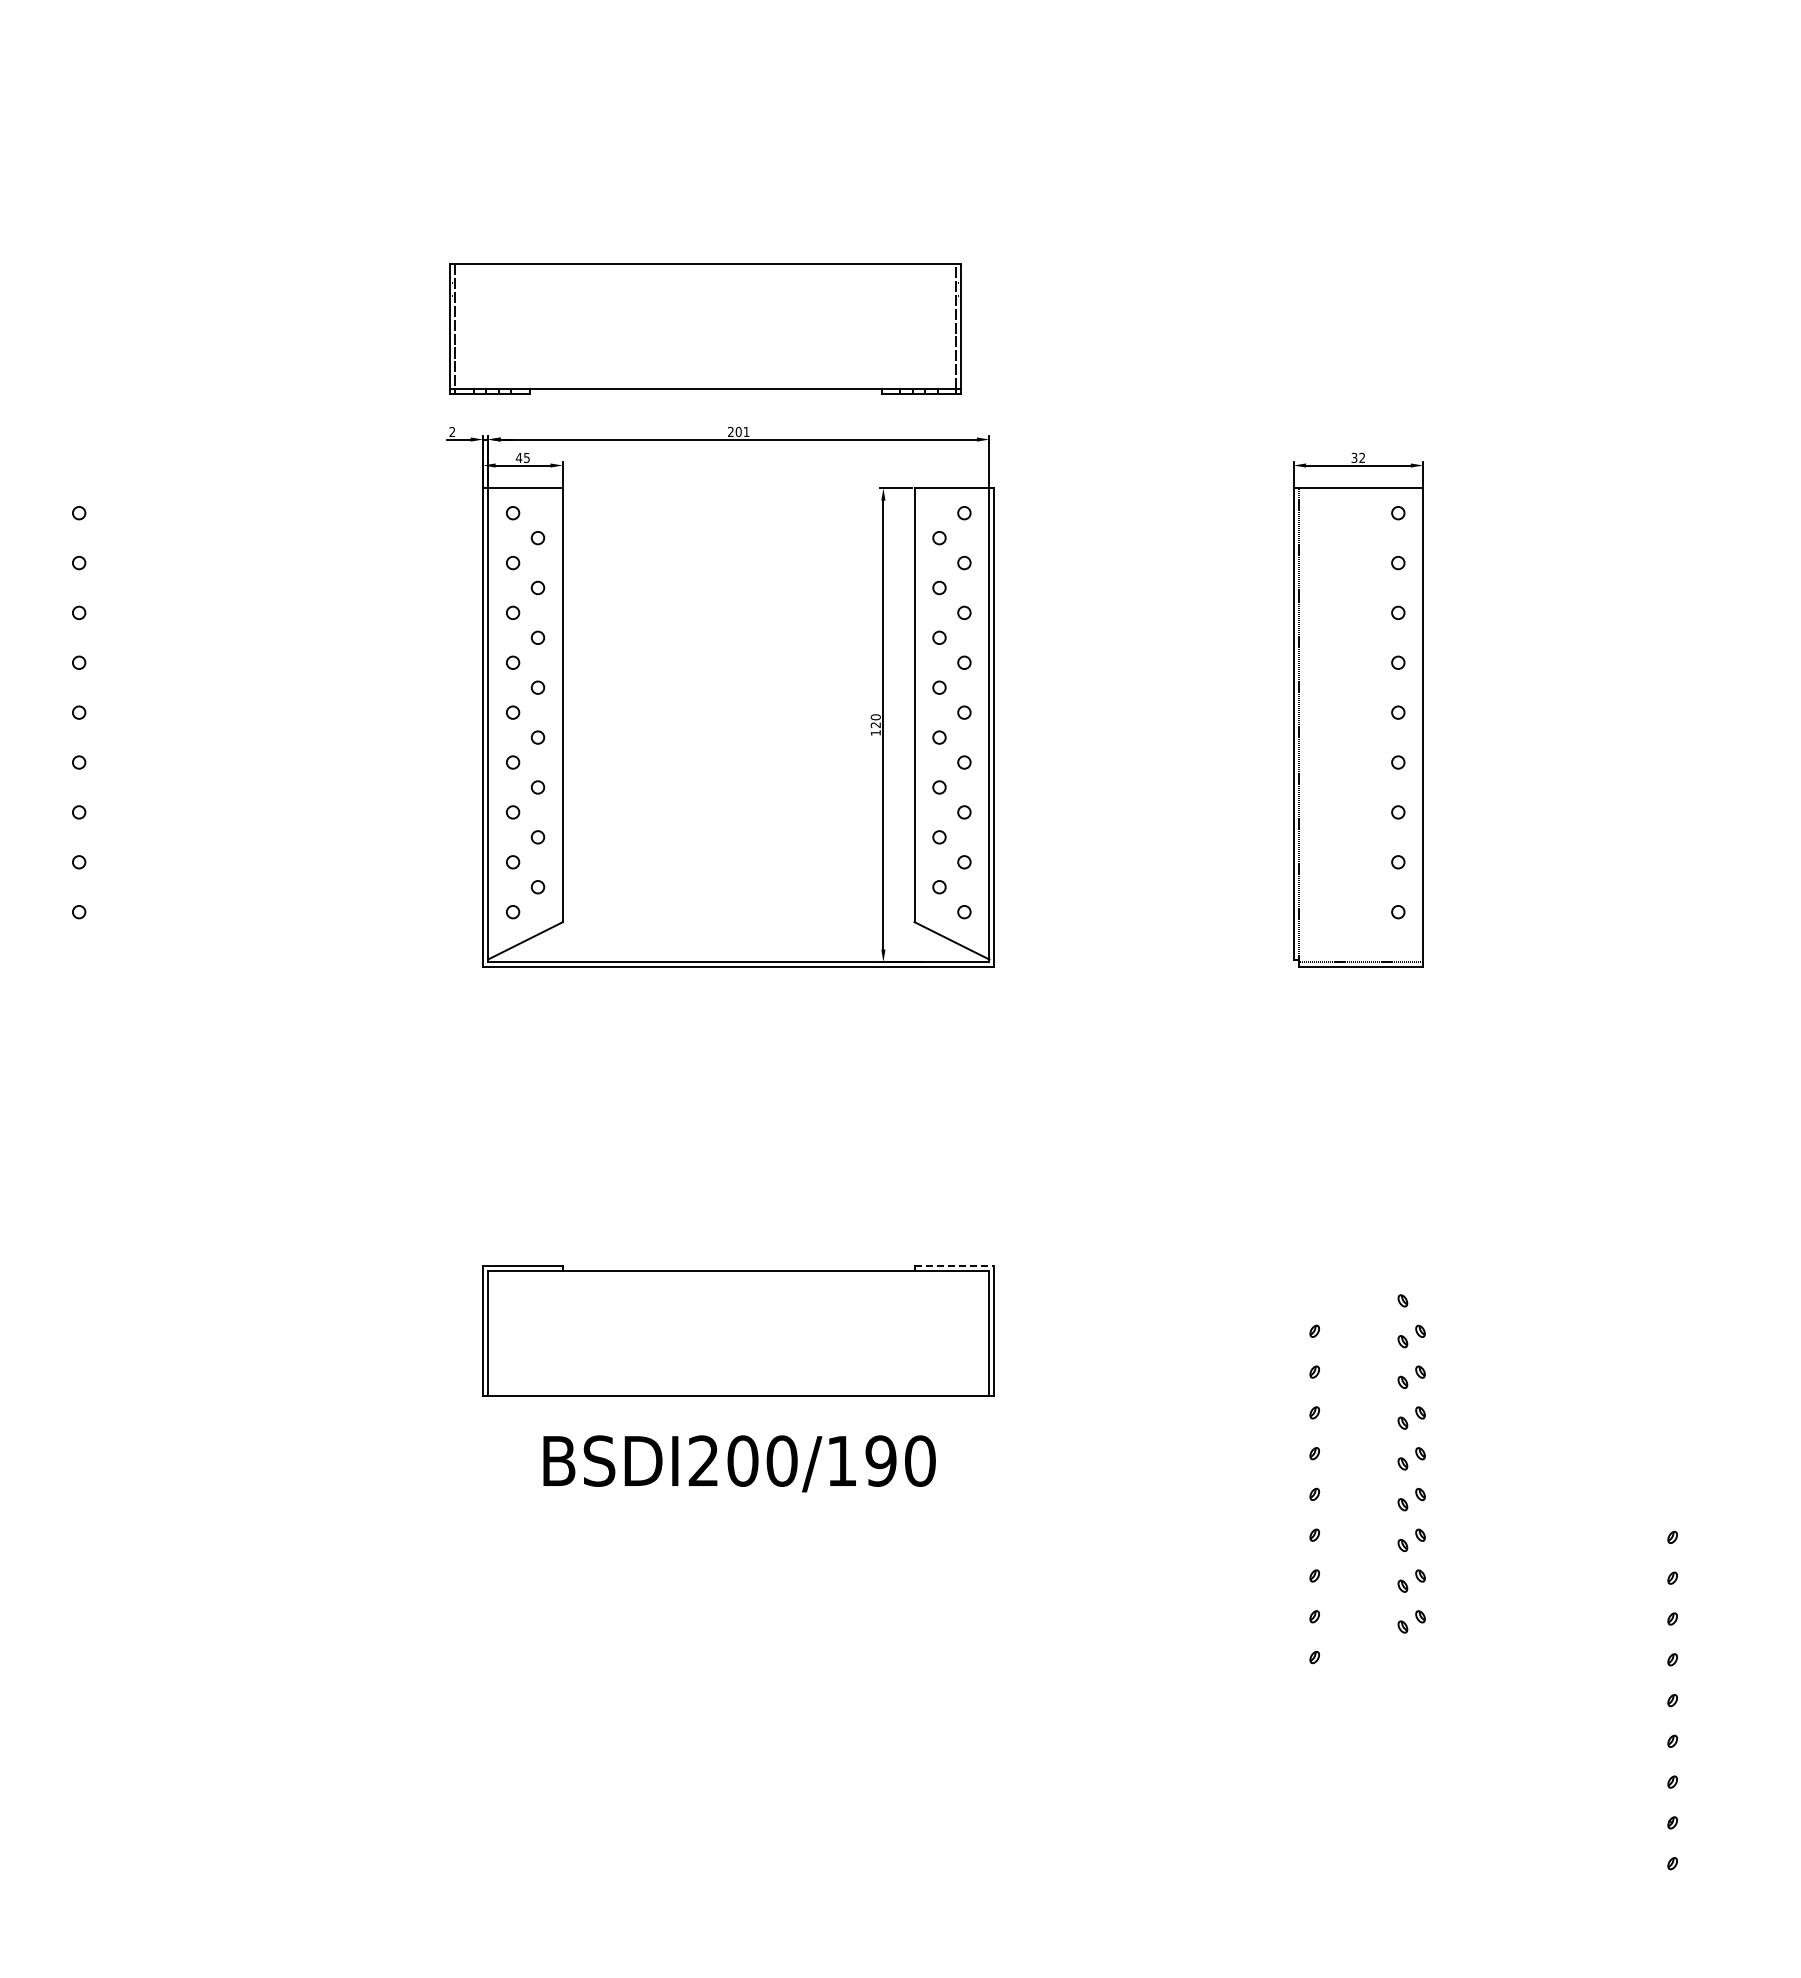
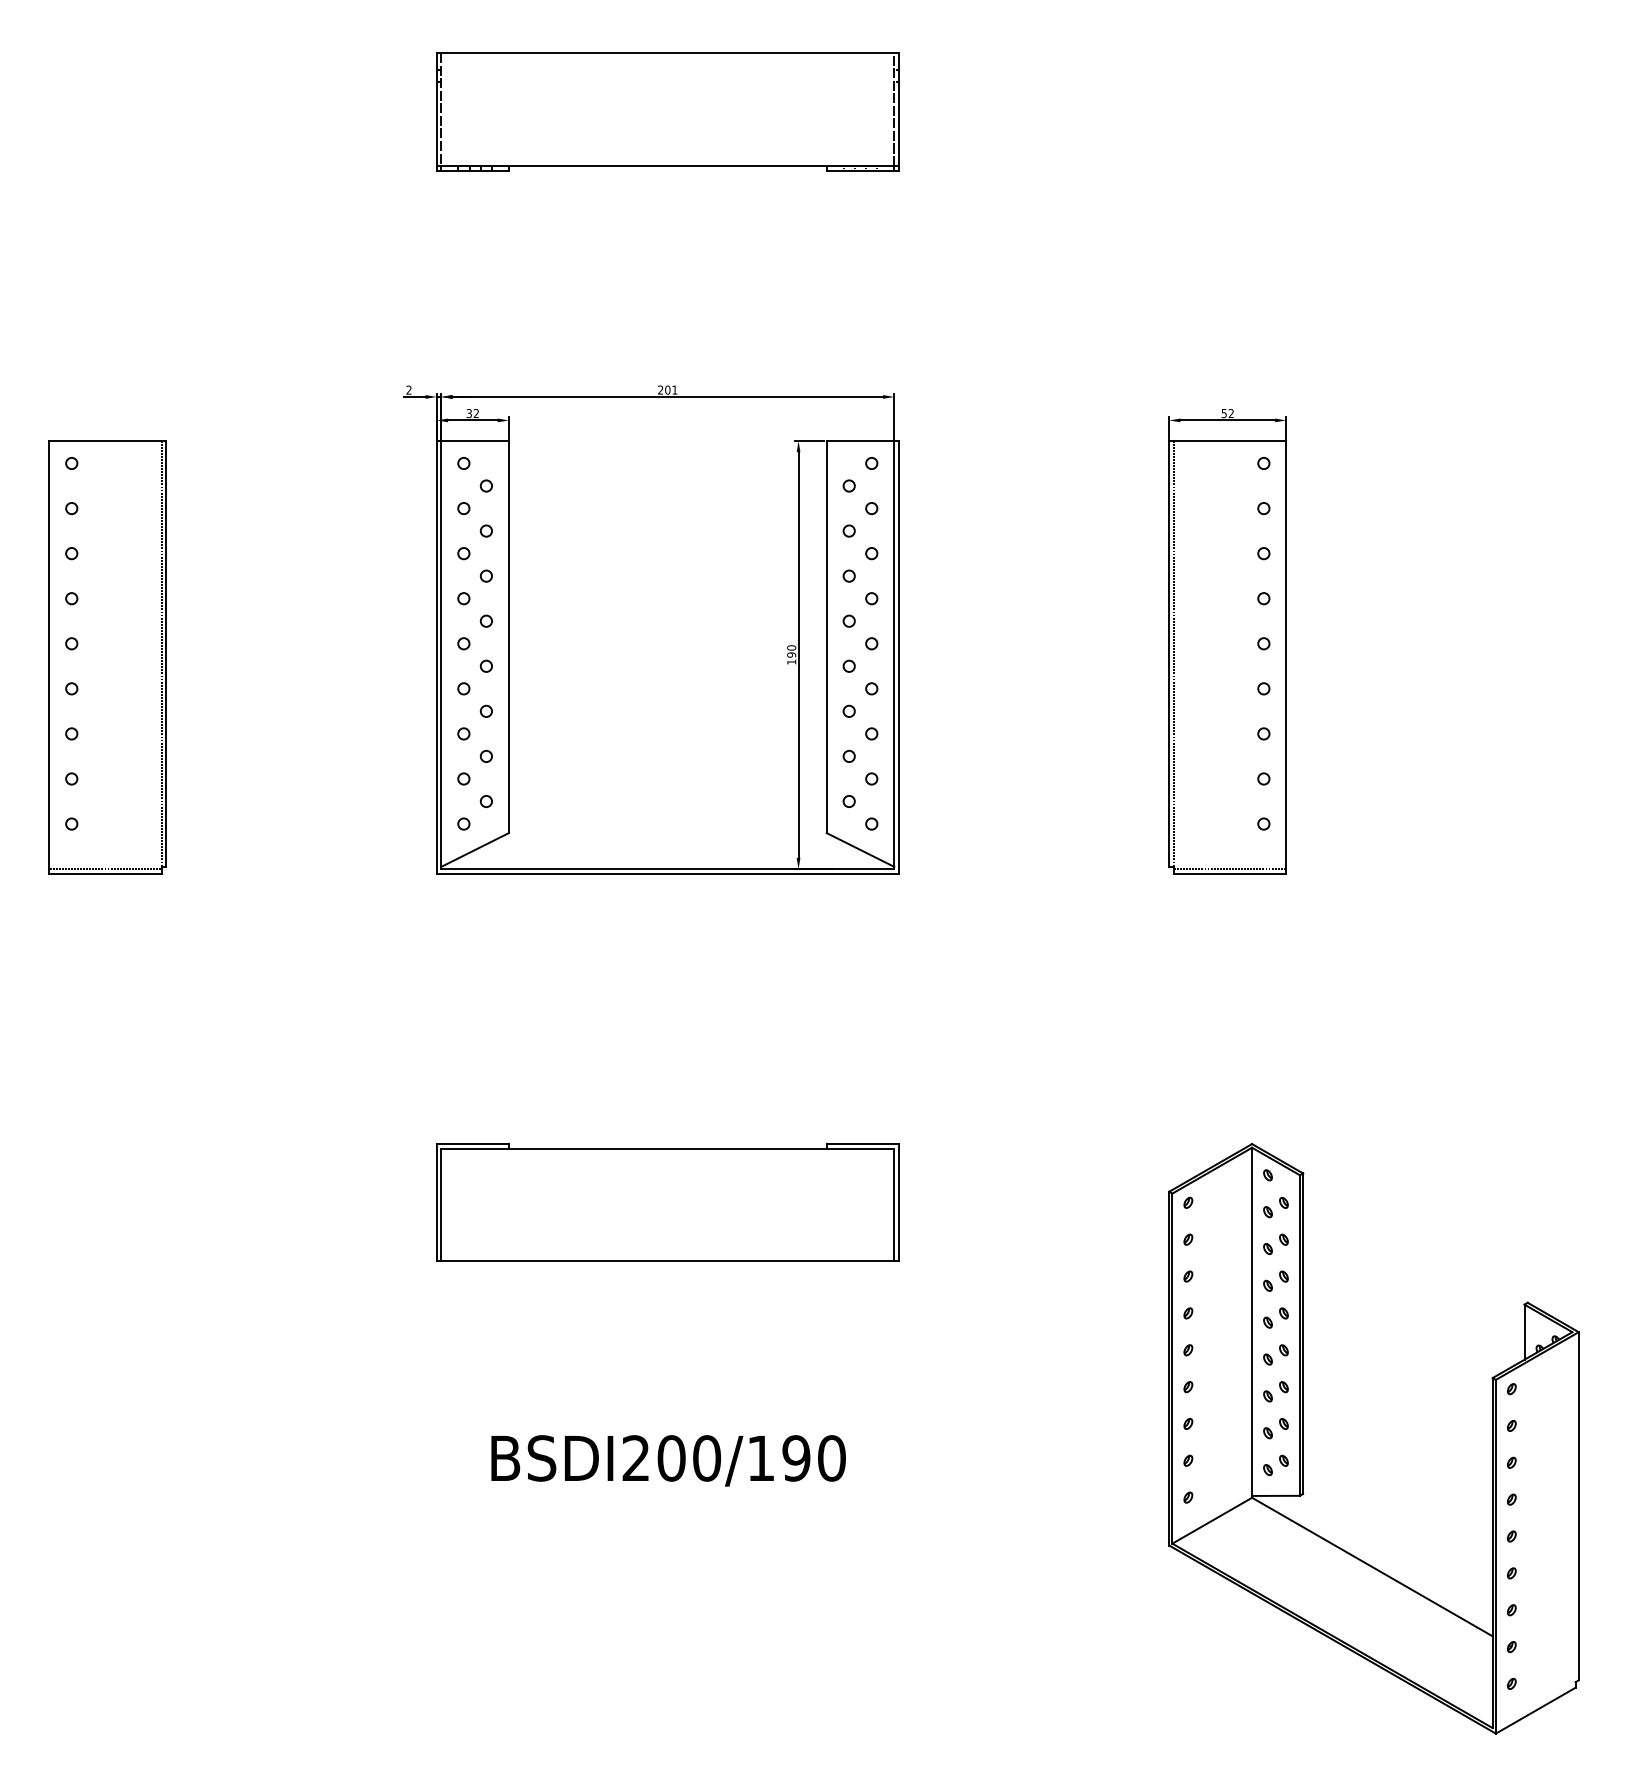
part: (705, 328) -> (667, 111), moved
text: (522, 457) -> (472, 413), 45 -> 32
text: (1354, 457) -> (1224, 413), 32 -> 52
text: (875, 725) -> (791, 655), 120 -> 190
part: (118, 727) -> (107, 657), added
line: (954, 1266) -> (862, 1144), dashed -> solid
text: (739, 1463) -> (668, 1460), moved
part: (1442, 1592) -> (1303, 1438), added

